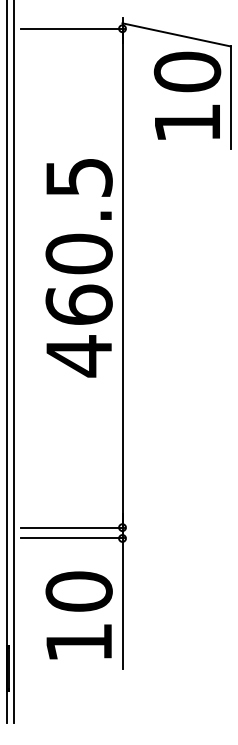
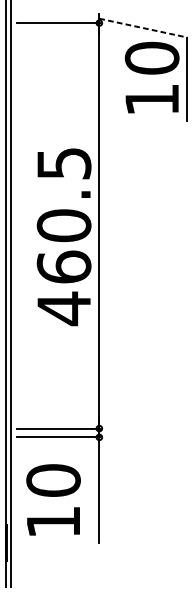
line: (177, 35) -> (144, 28), solid -> dashed
text: (78, 268) -> (63, 237), moved
text: (78, 615) -> (53, 499), moved

